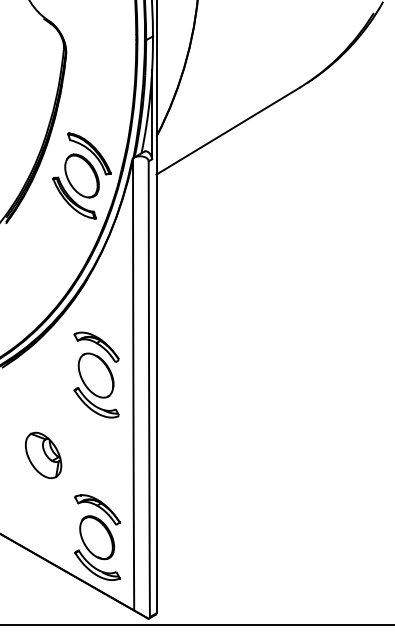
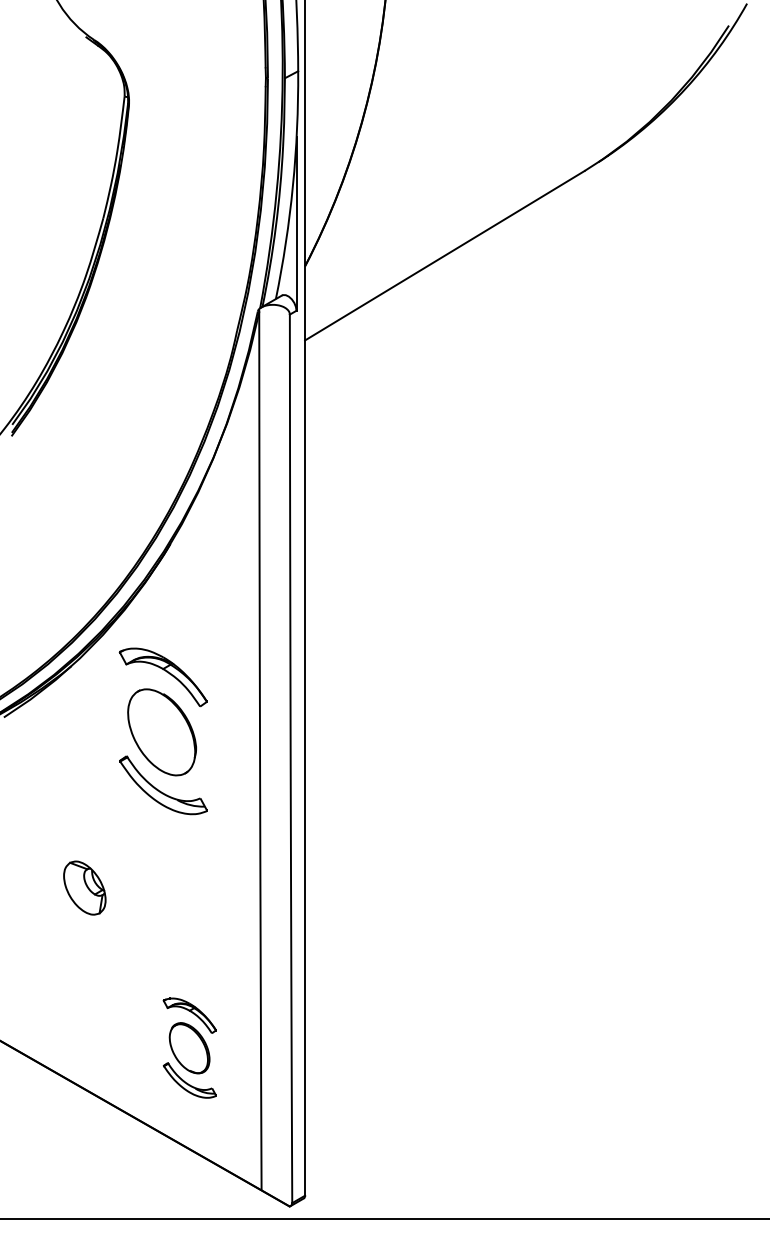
part: (81, 175) -> (158, 342), removed
part: (96, 374) -> (162, 730), moved
part: (43, 455) -> (84, 888), size x0.6
part: (97, 537) -> (190, 1047), size x0.6

